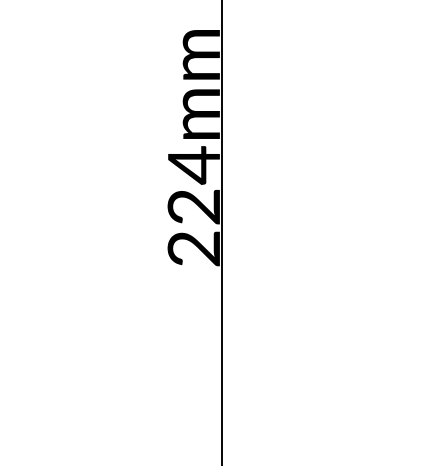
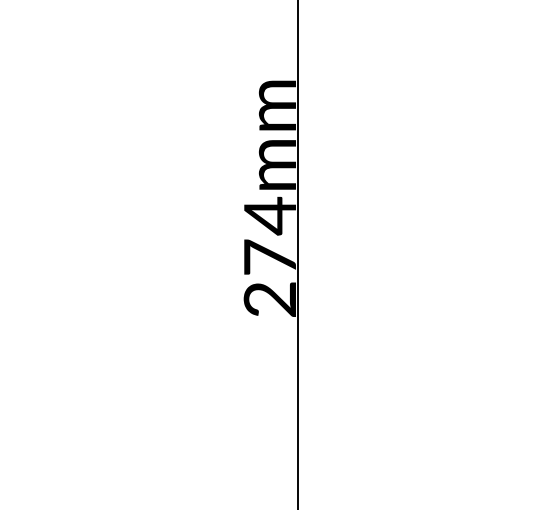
text: (193, 206) -> (269, 257), 224mm -> 274mm

